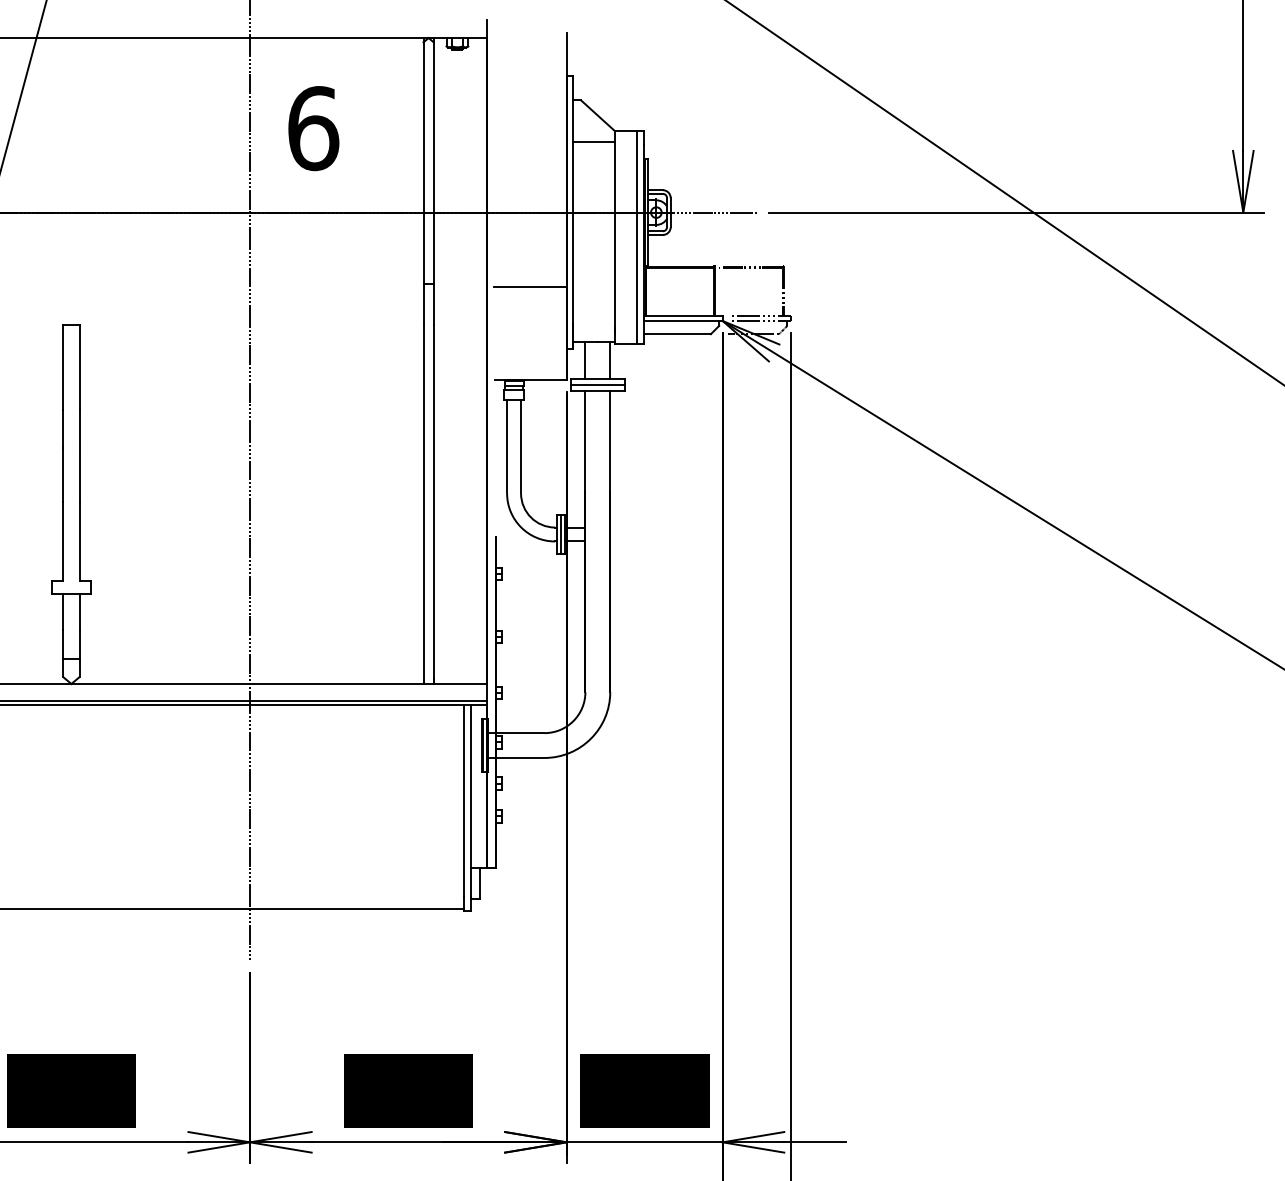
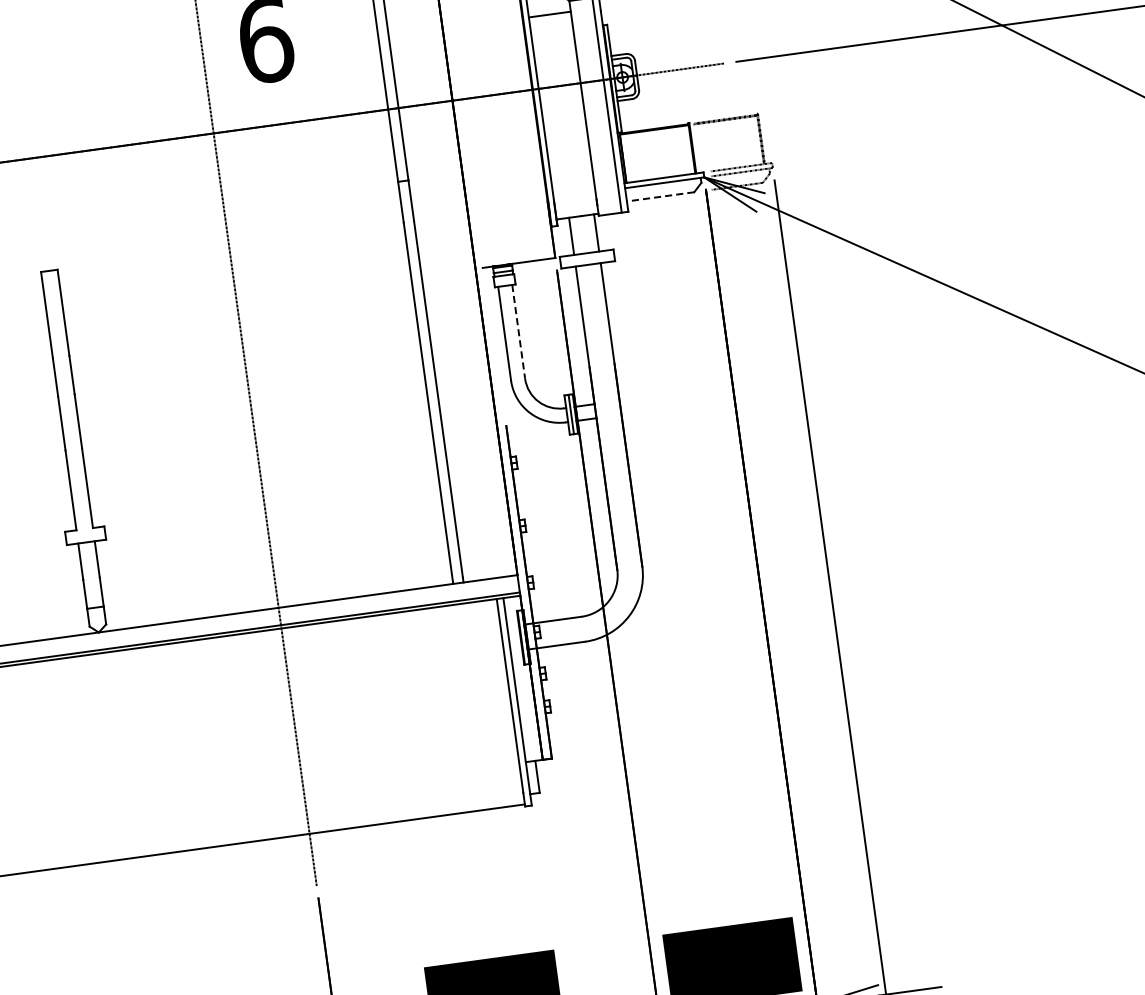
line: (529, 287) -> (505, 170), removed
line: (677, 334) -> (660, 197), solid -> dashed
line: (597, 385) -> (587, 259), removed
line: (521, 446) -> (519, 331), solid -> dashed

